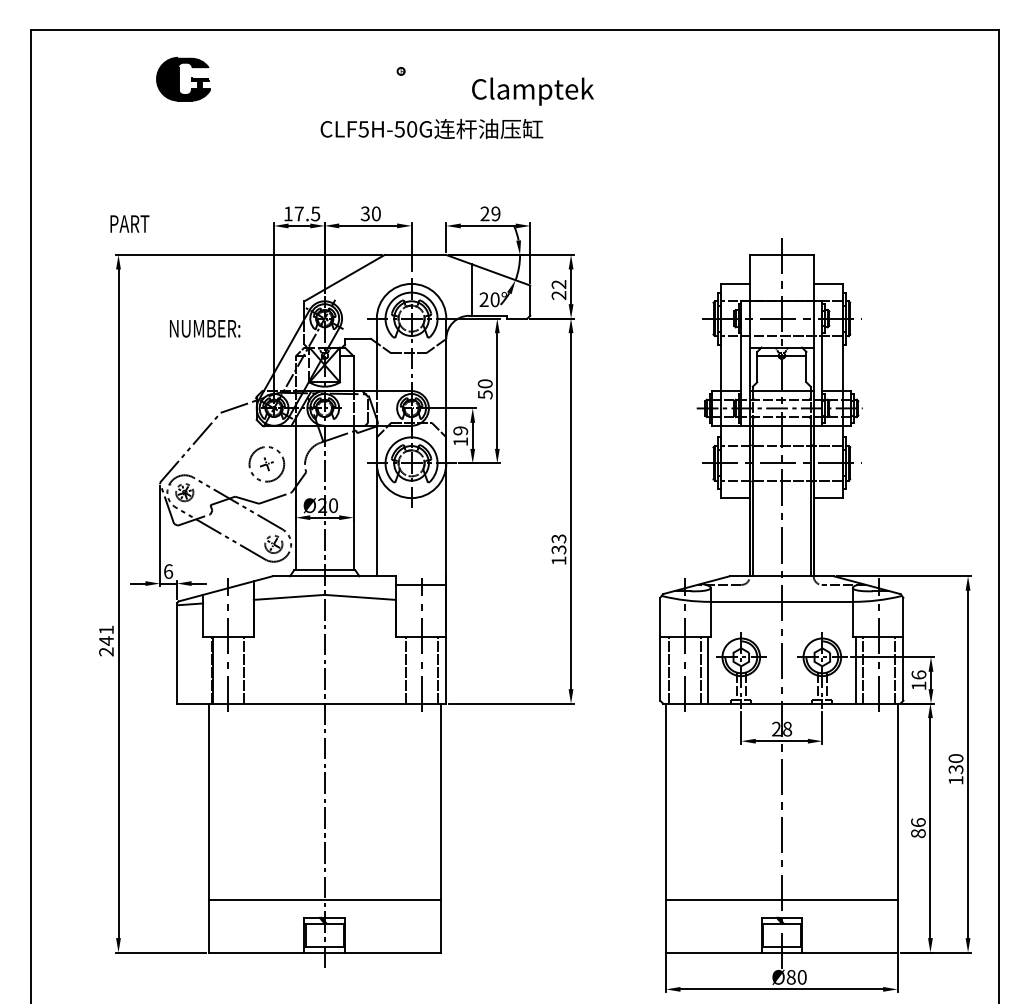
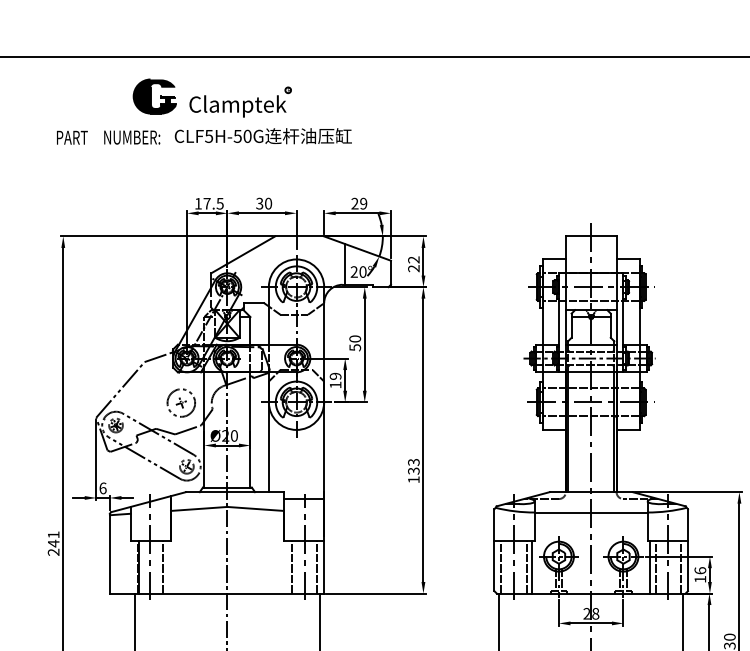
part: (183, 78) -> (154, 95), moved
text: (532, 91) -> (237, 106), moved
text: (431, 128) -> (263, 135), moved
text: (129, 223) -> (72, 137), moved
text: (205, 328) -> (132, 137), moved

